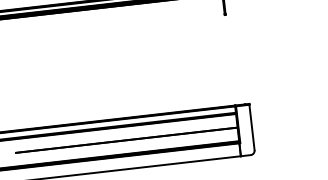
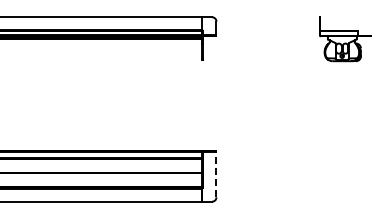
line: (252, 127) -> (216, 174), solid -> dashed

